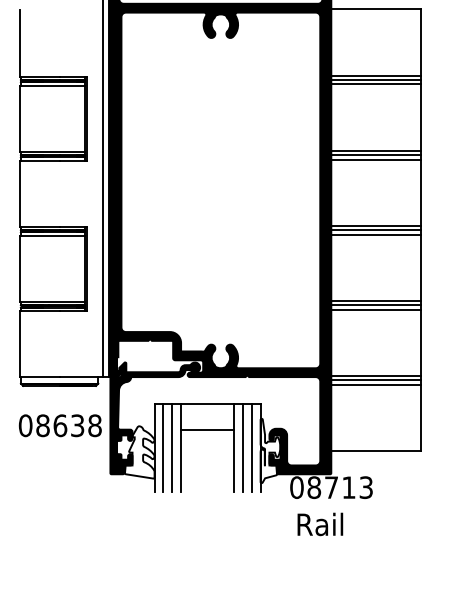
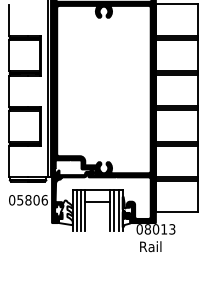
text: (68, 426) -> (32, 200), 08638 -> 05806
text: (330, 487) -> (155, 229), 08713 -> 08013

